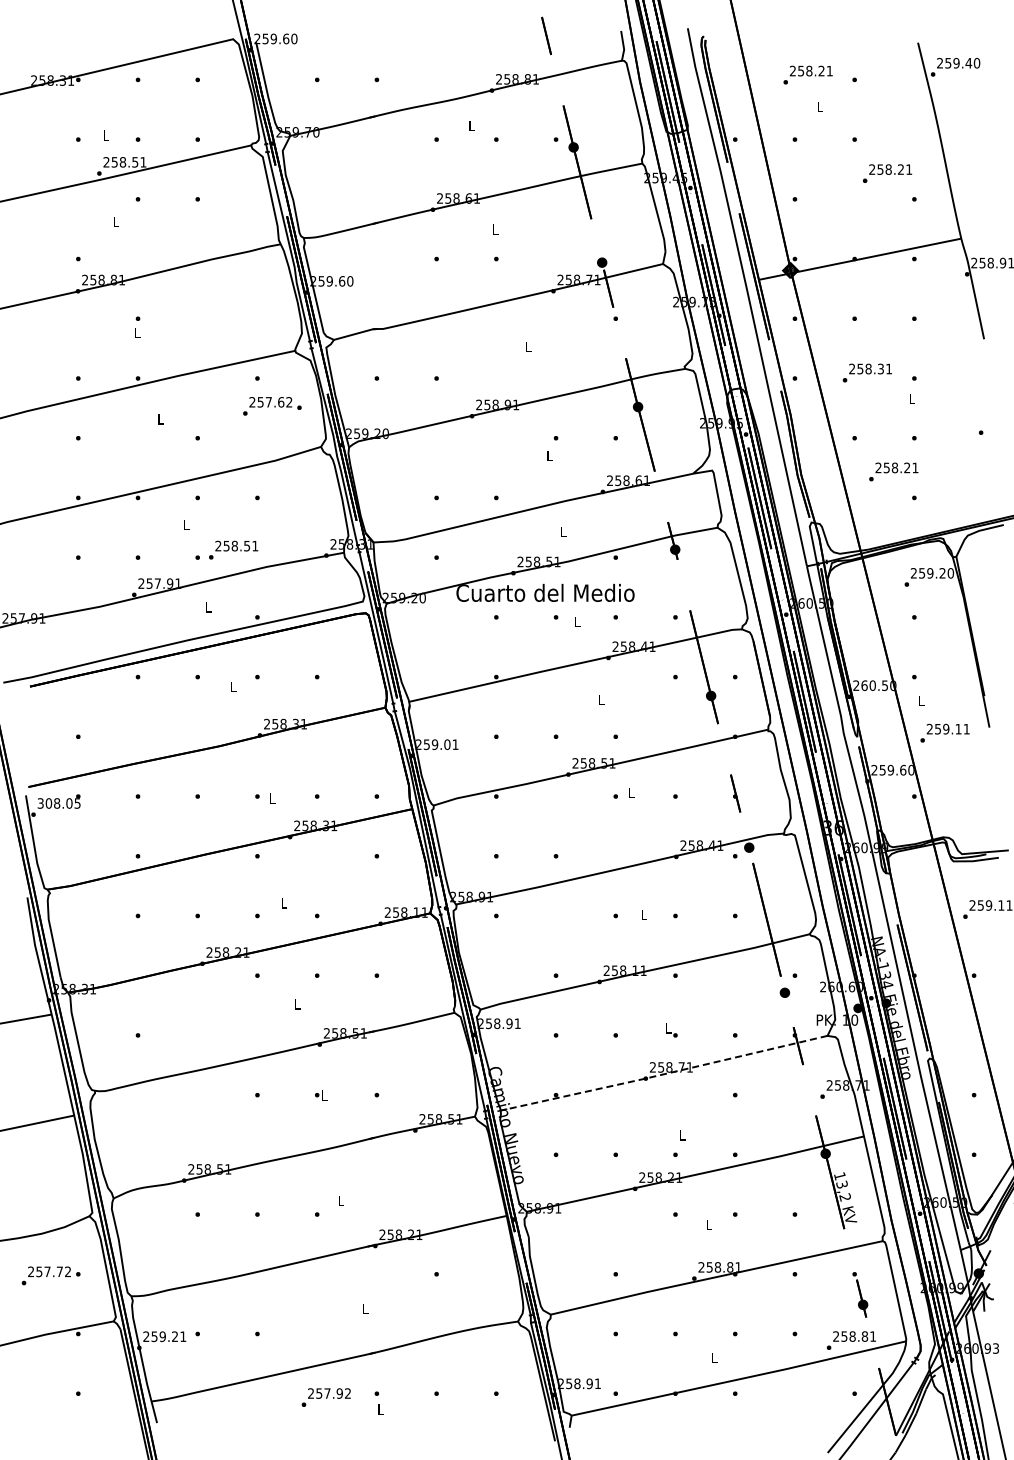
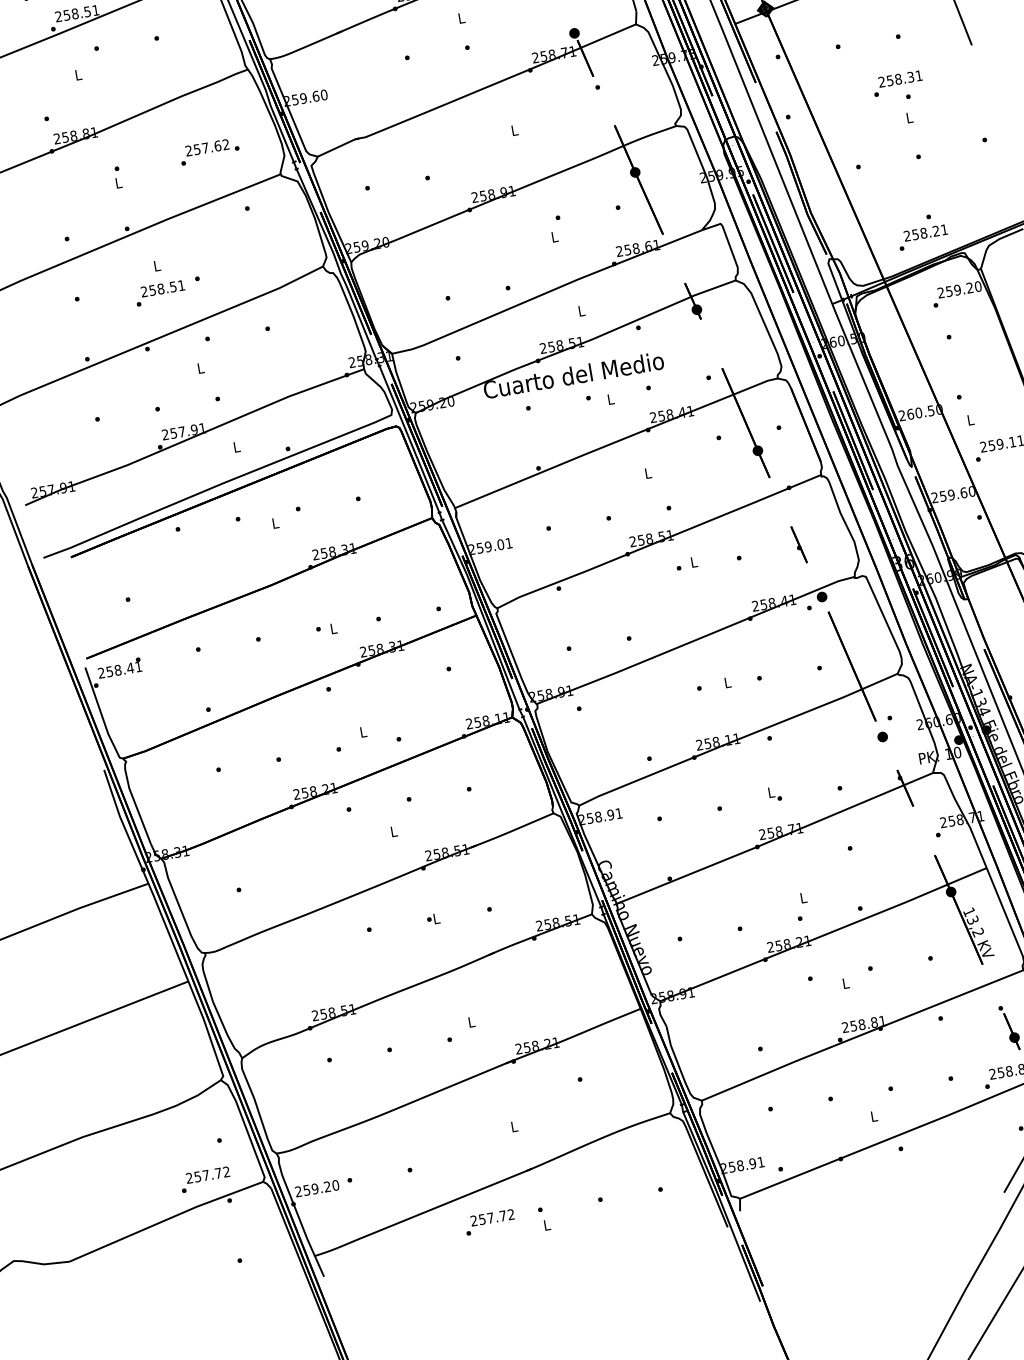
text: (866, 372) -> (896, 83), moved
text: (272, 406) -> (209, 151), moved
text: (893, 471) -> (922, 237), moved
text: (233, 549) -> (160, 292), moved
text: (58, 803) -> (119, 670), 308.05 -> 258.41
line: (663, 1074) -> (774, 839), dashed -> solid
text: (45, 1275) -> (204, 1179), moved
text: (183, 1336) -> (335, 1185), 259.21 -> 259.20
text: (339, 1393) -> (502, 1216), 257.92 -> 257.72

